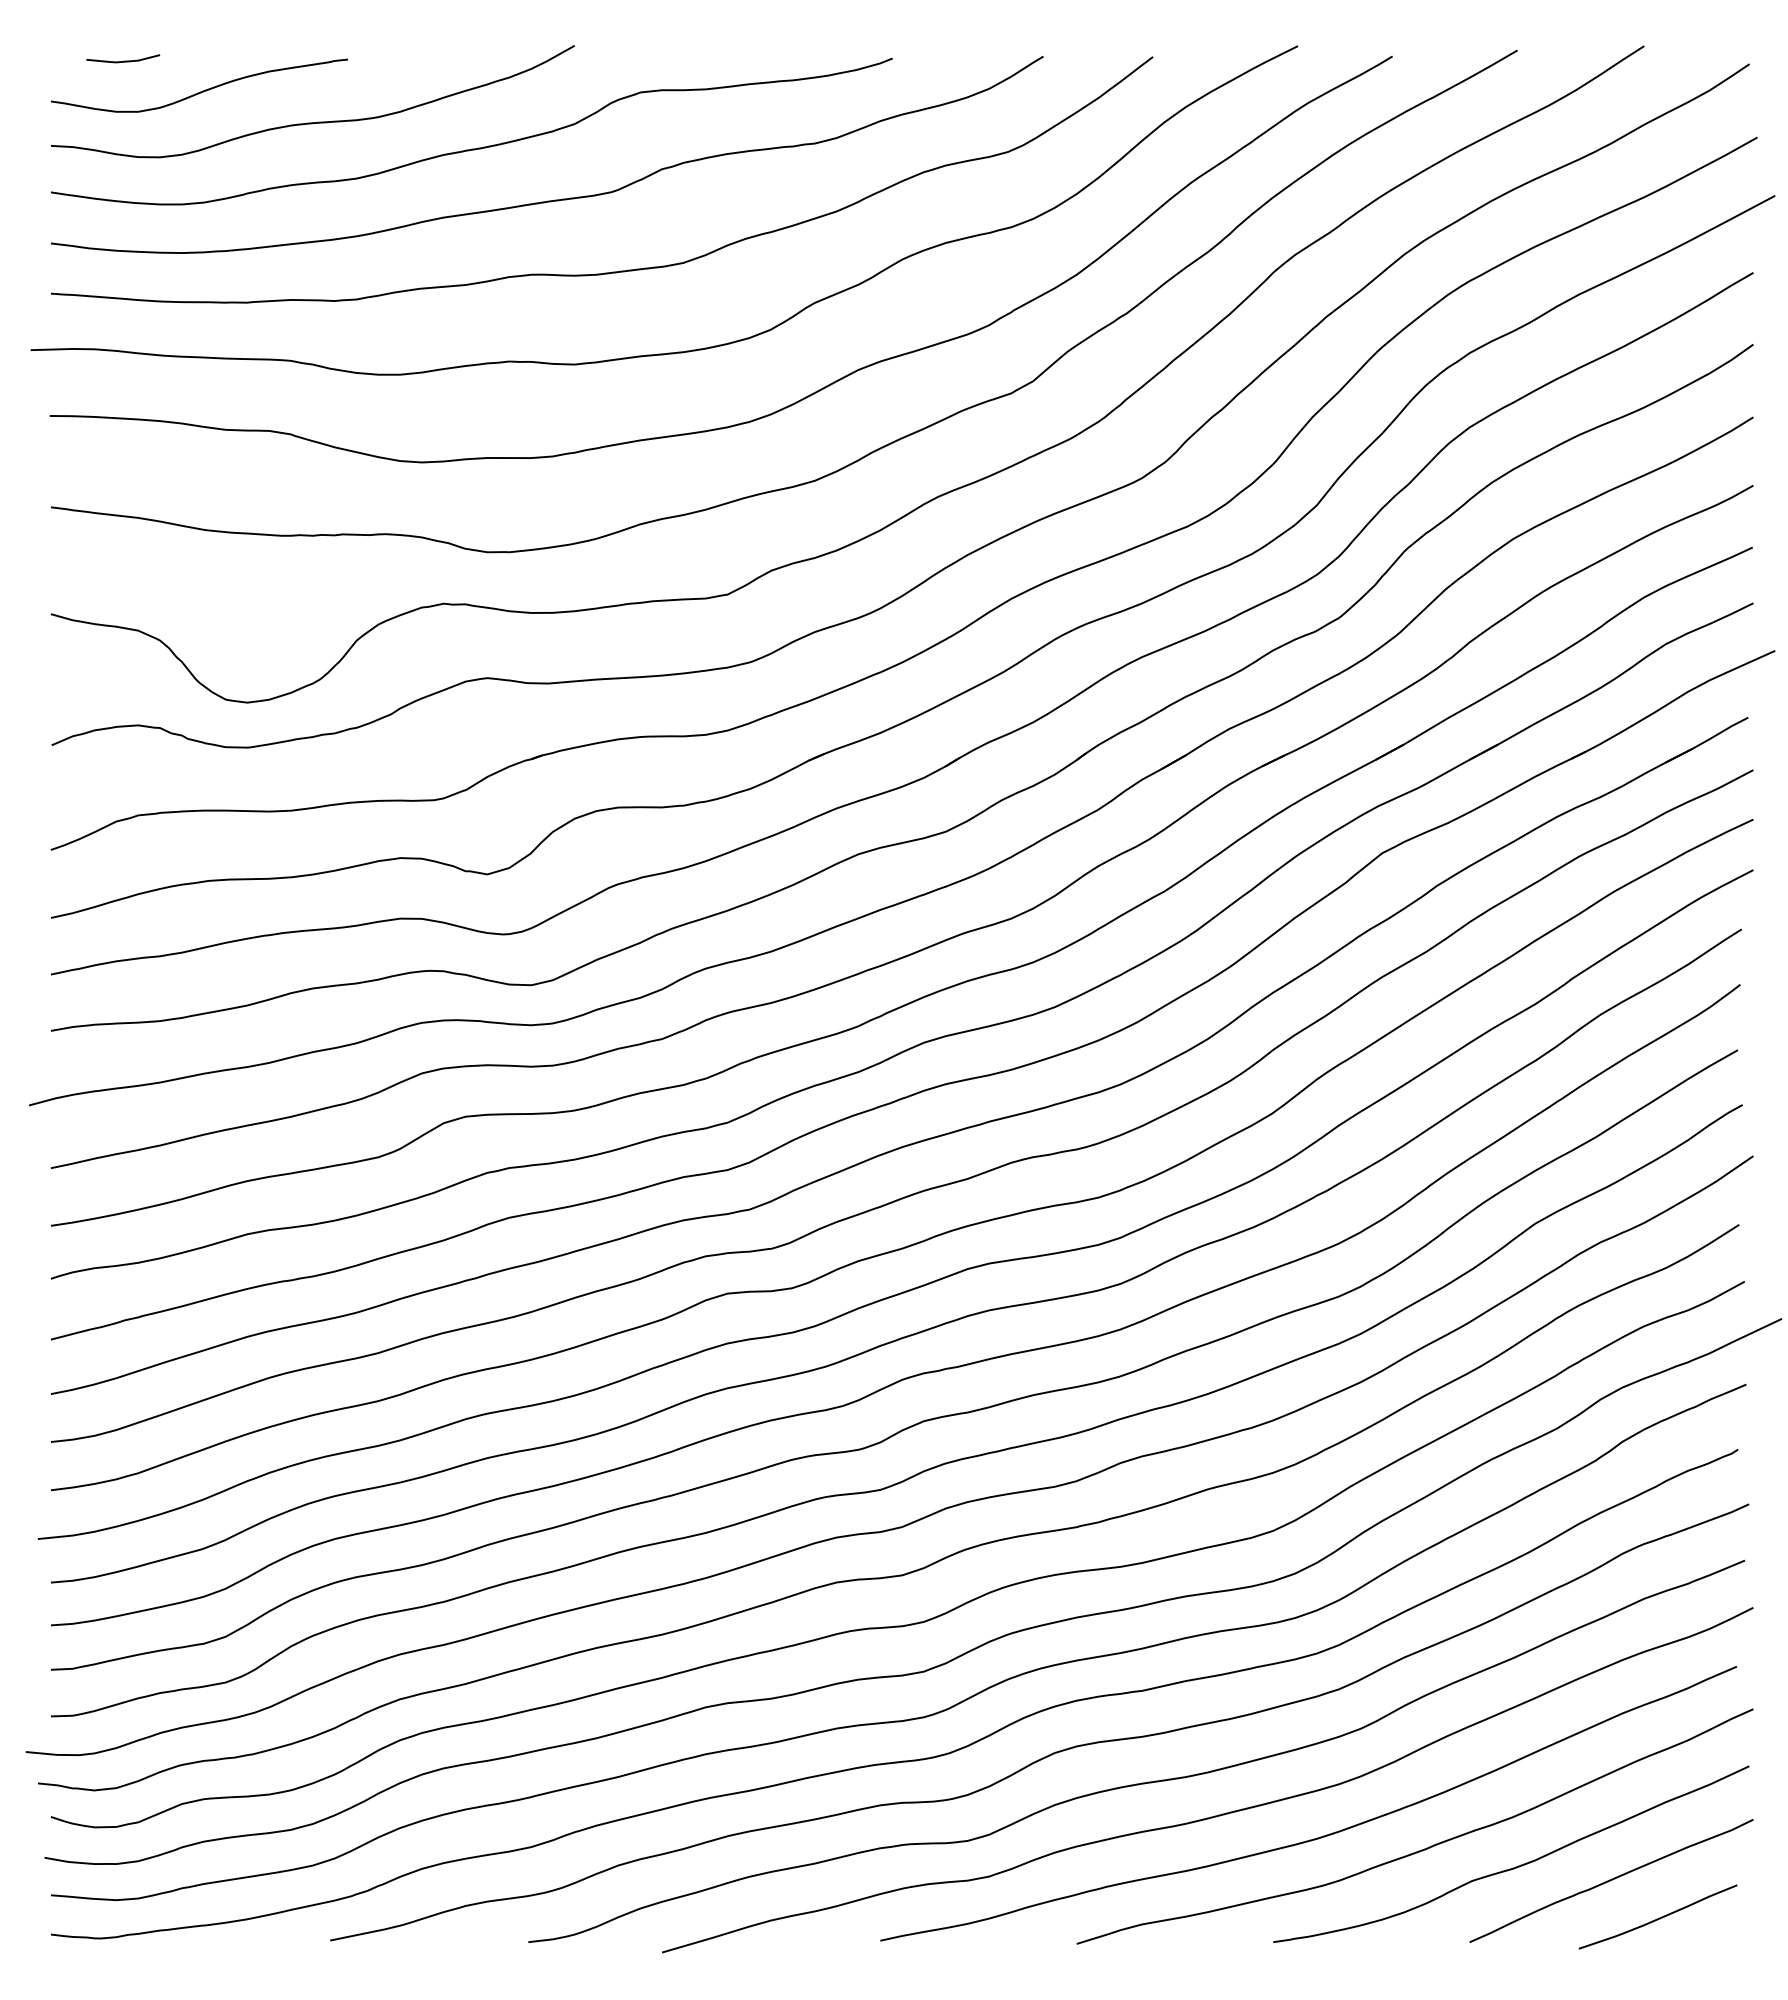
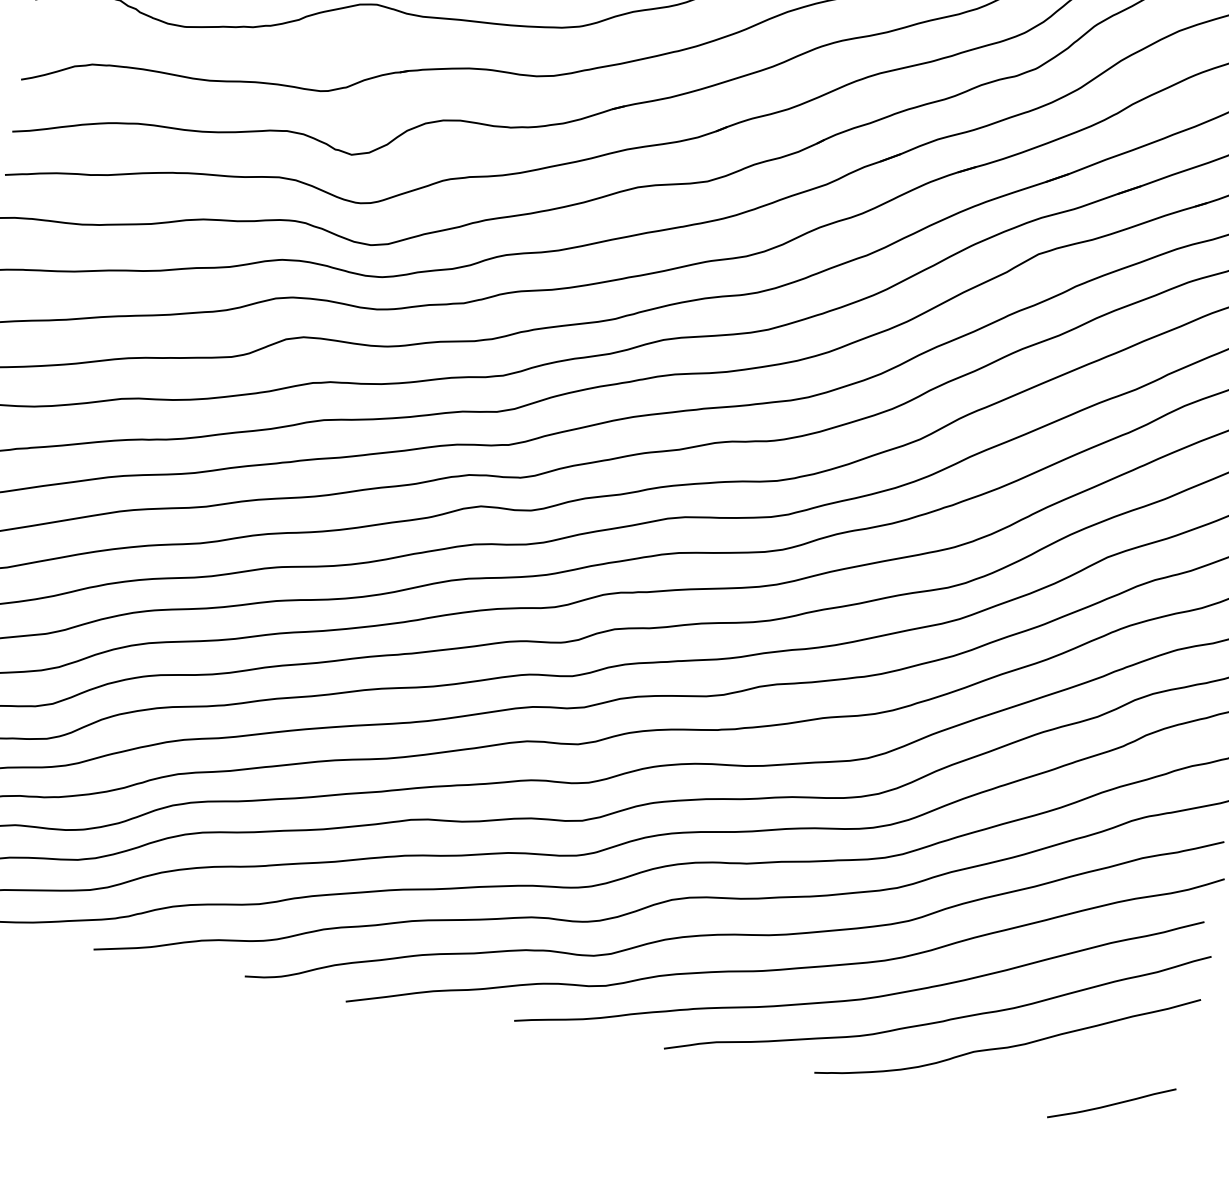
curve: (1611, 1880) -> (1080, 1069), removed

